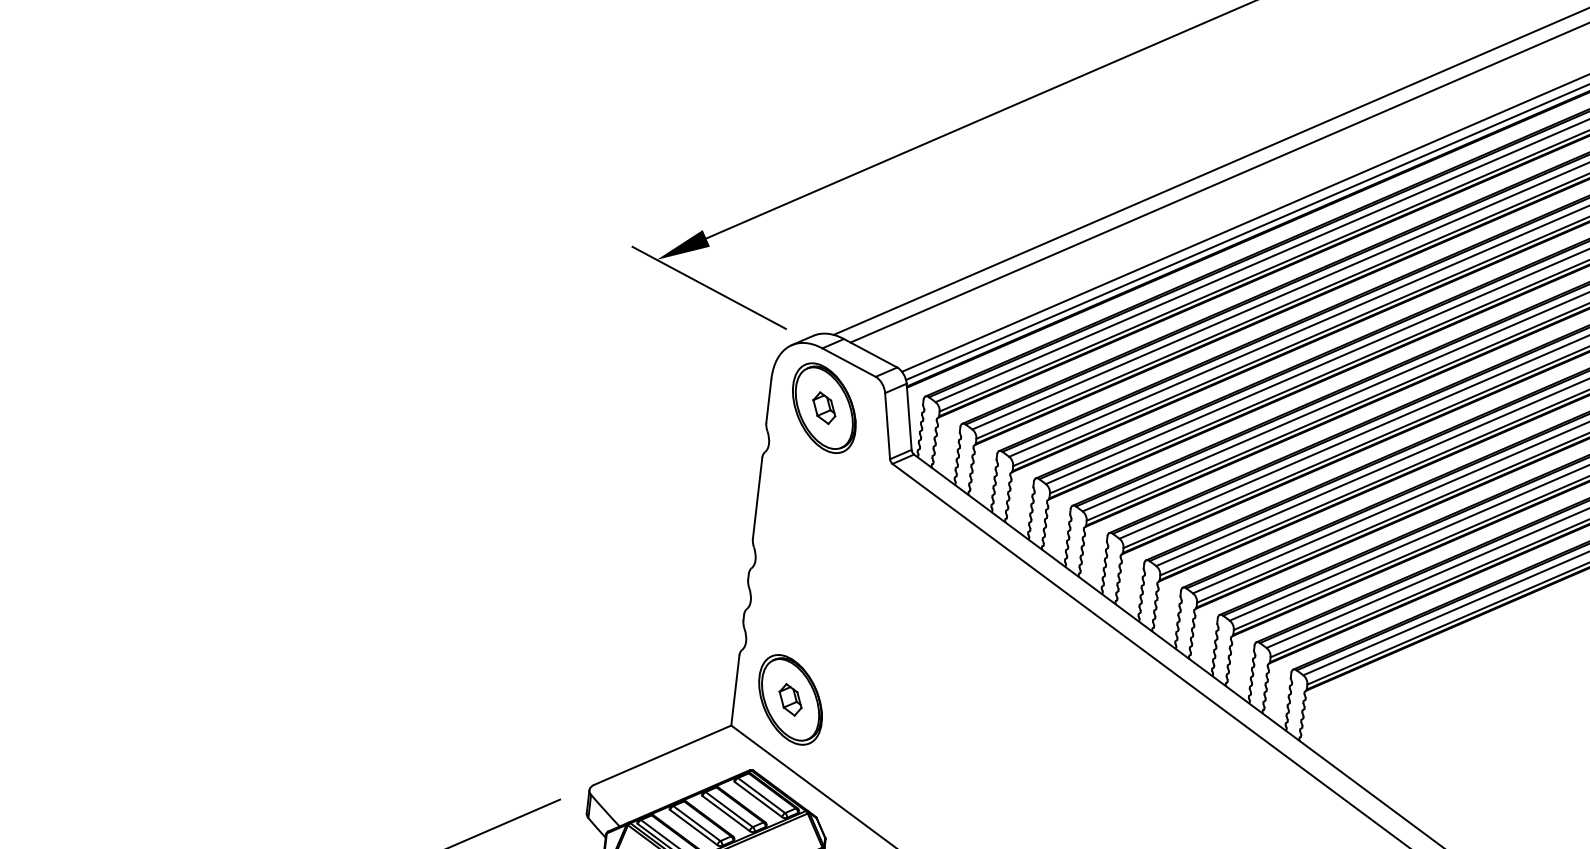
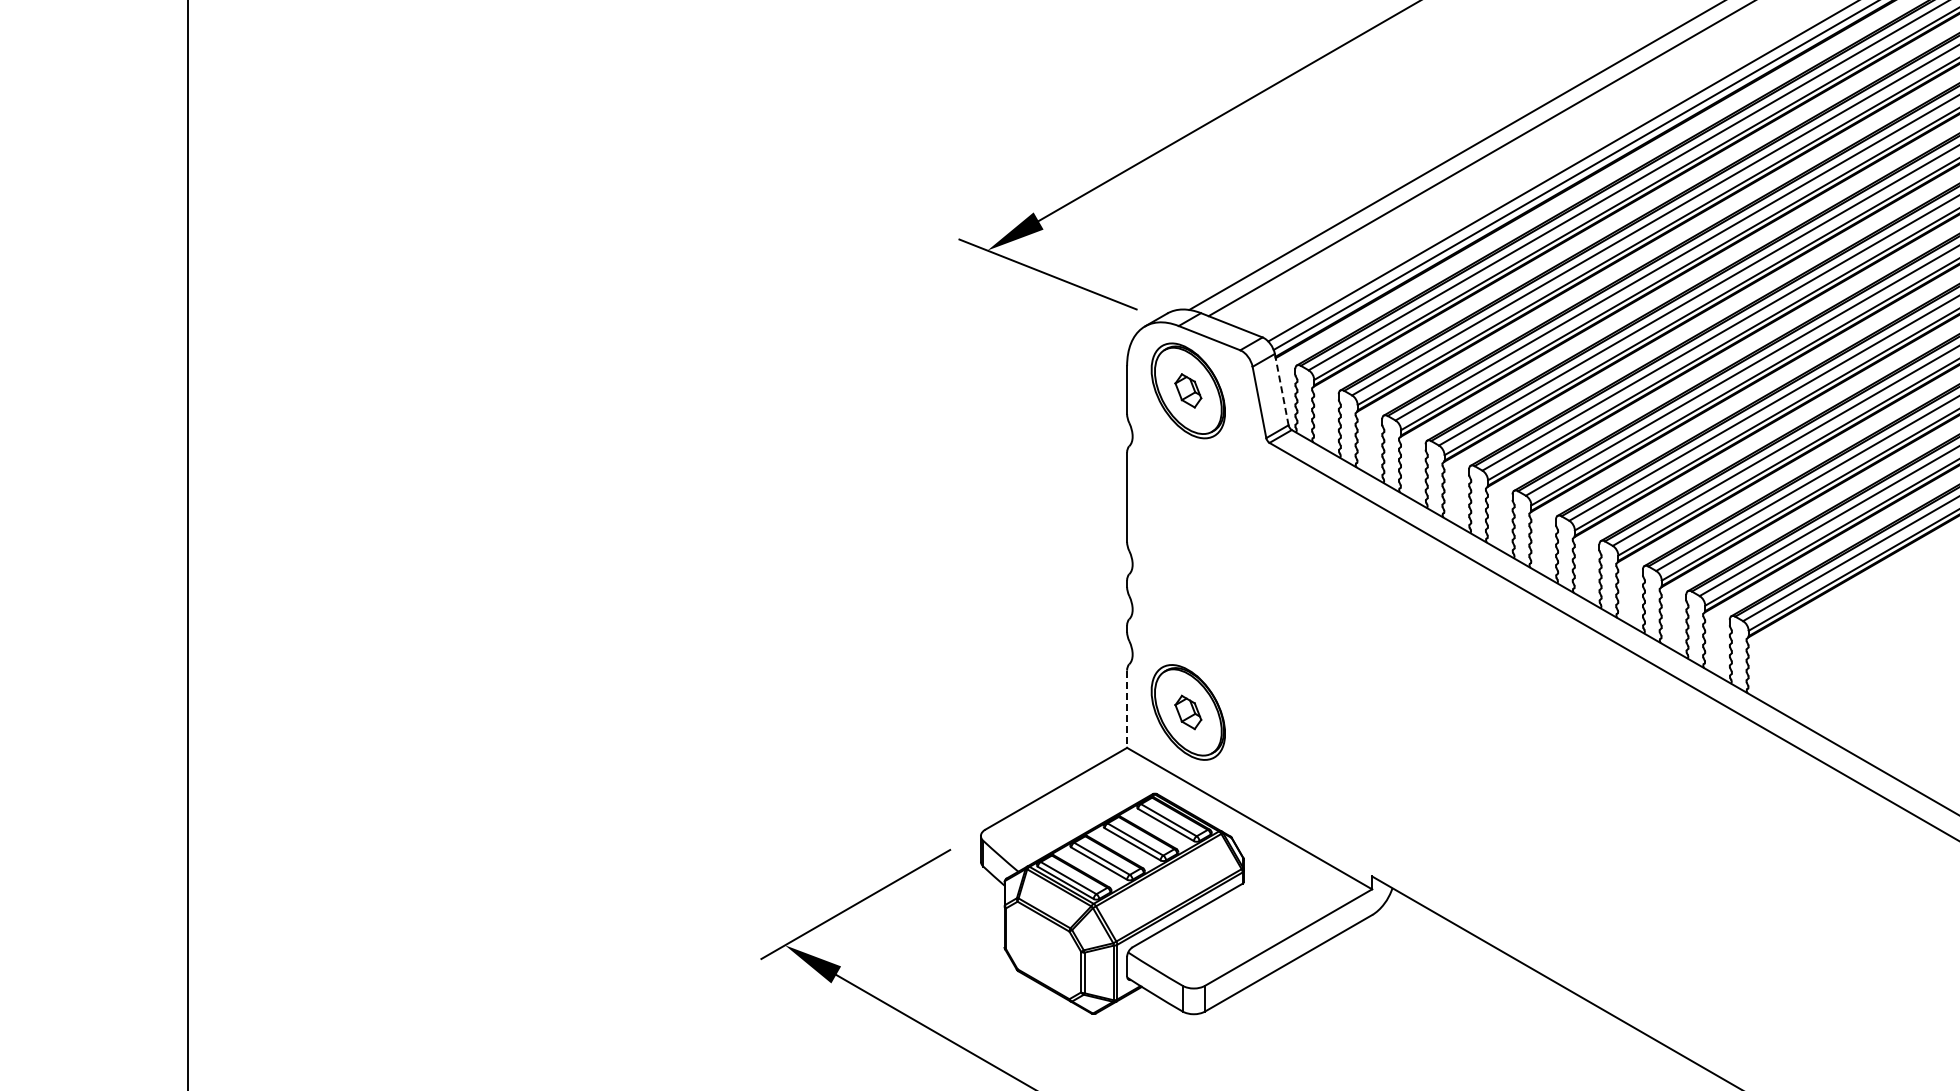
line: (908, 417) -> (1281, 390), solid -> dashed
line: (735, 690) -> (1127, 709), solid -> dashed

